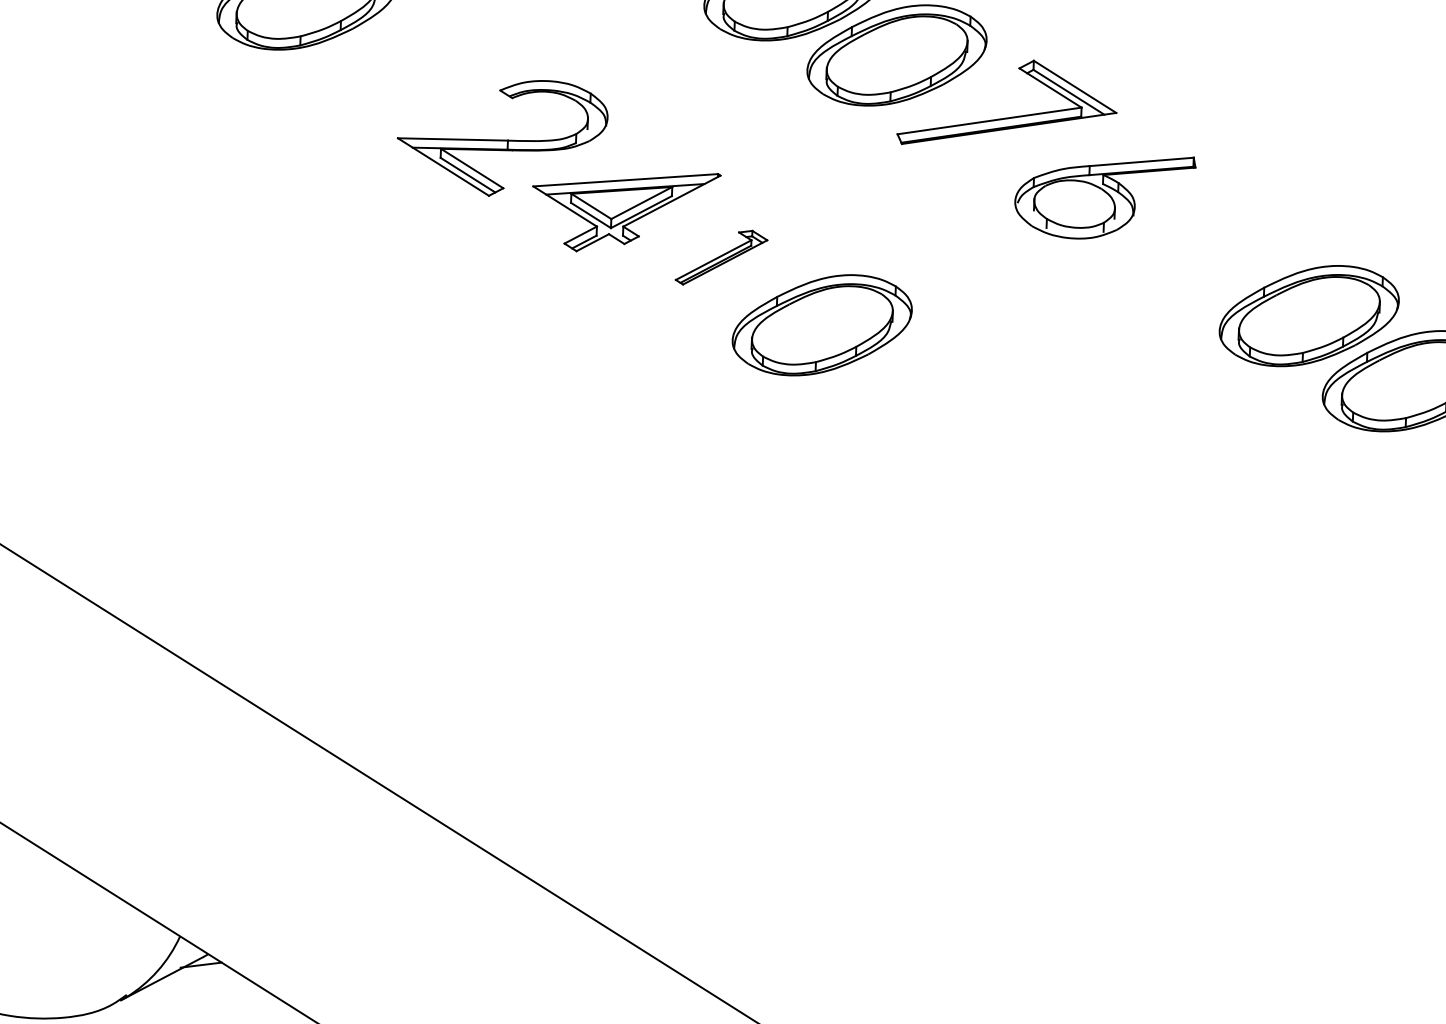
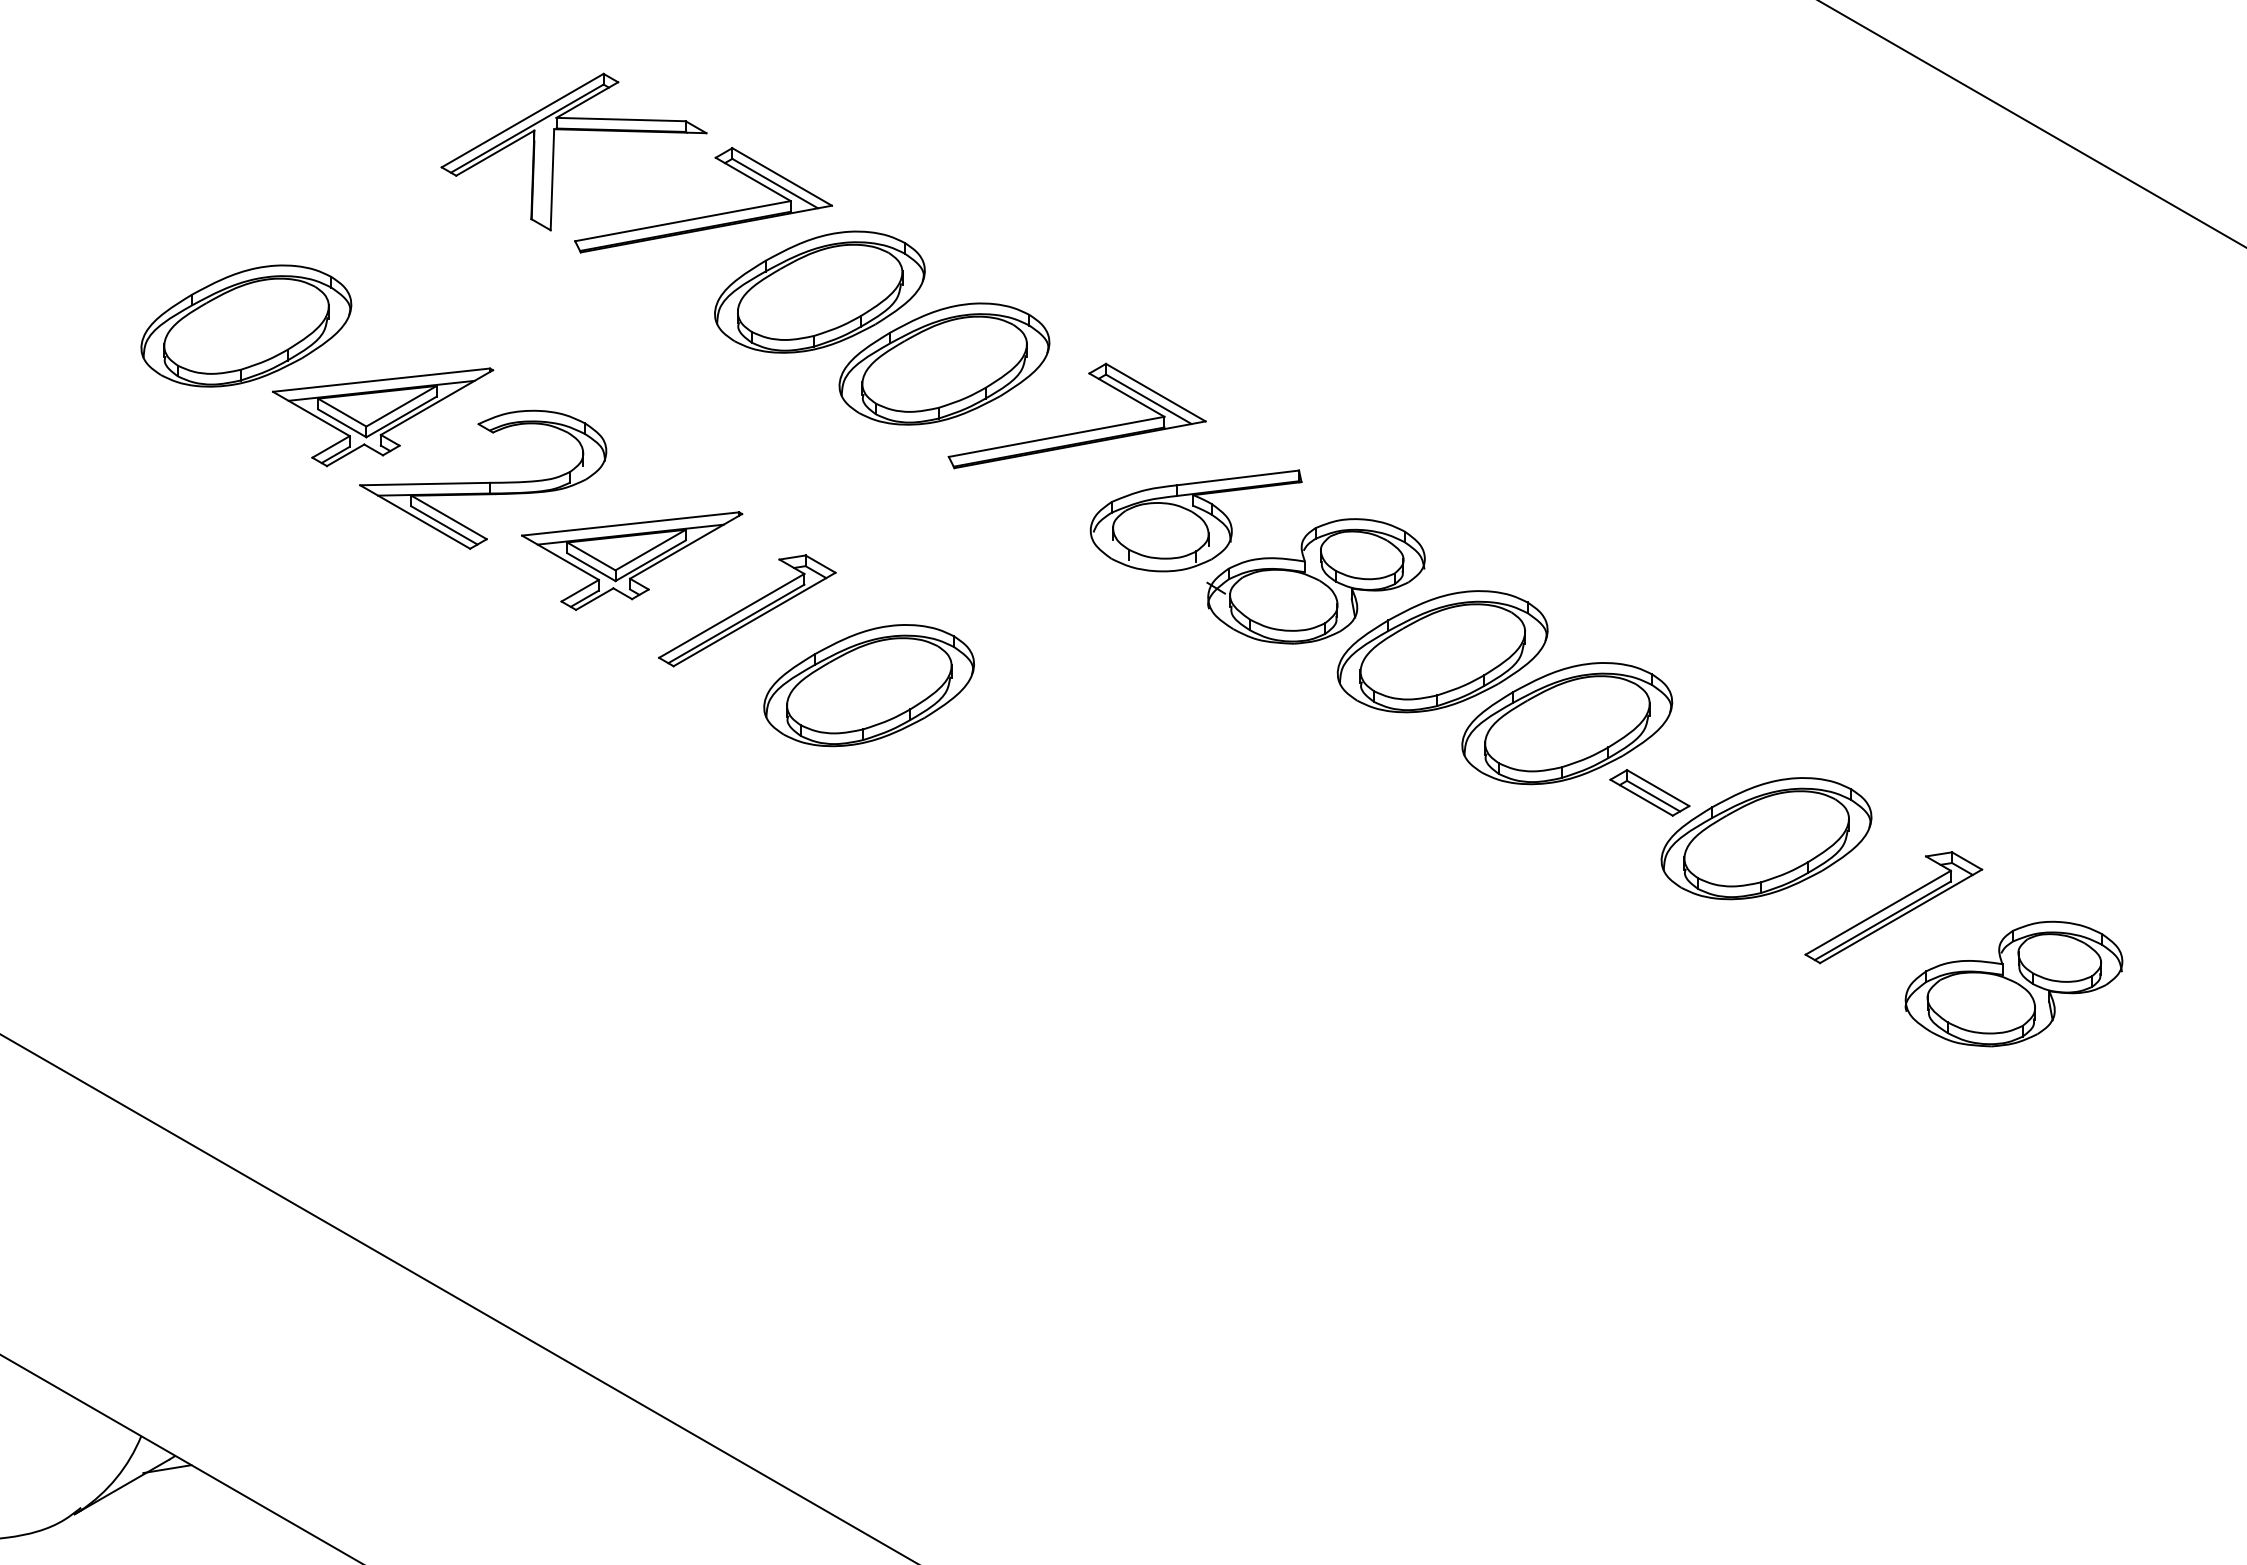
part: (419, 81) -> (383, 417), added
part: (1203, 252) -> (1315, 581), added
part: (721, 257) -> (747, 610), size x1.67

